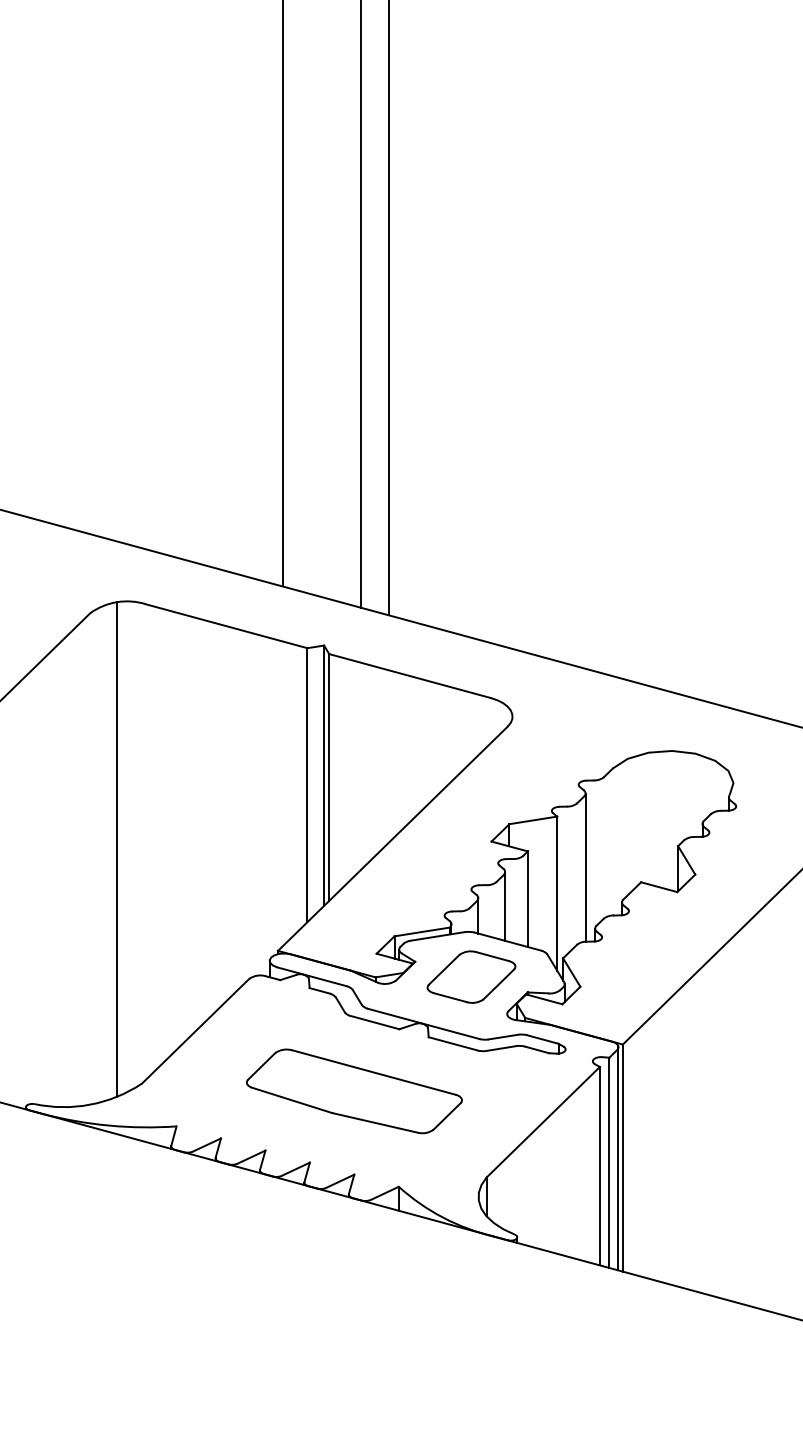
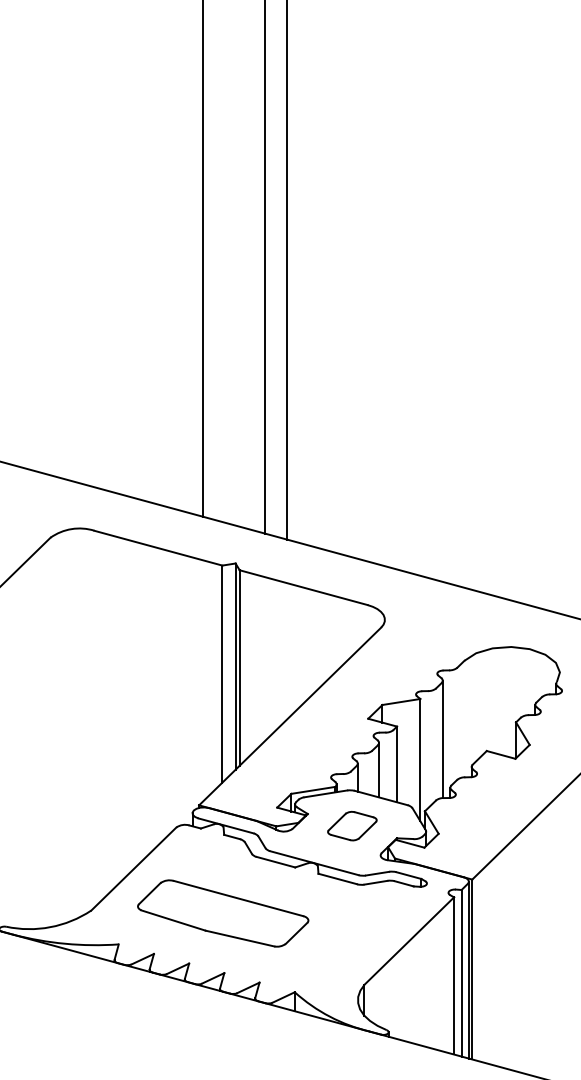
line: (117, 849) -> (71, 725), removed
part: (471, 976) -> (352, 825), size x0.7
part: (354, 1091) -> (223, 913), moved

